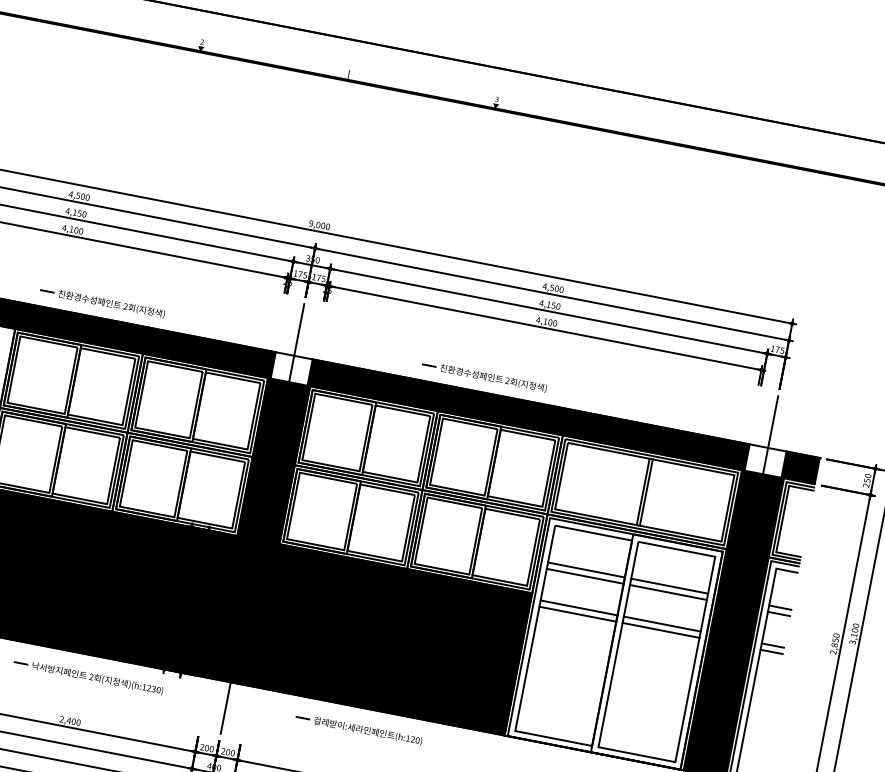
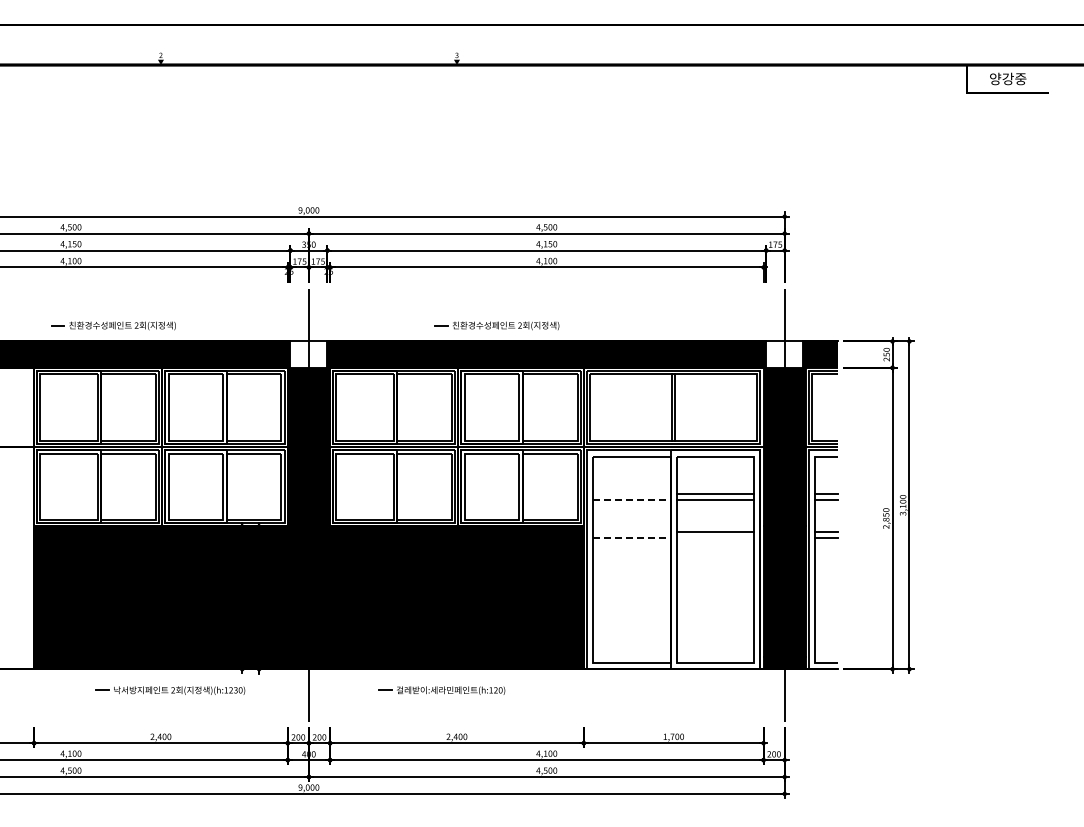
line: (586, 569) -> (631, 493), removed
line: (584, 576) -> (631, 500), solid -> dashed
line: (578, 607) -> (631, 531), removed
line: (577, 614) -> (631, 538), solid -> dashed
line: (661, 630) -> (715, 538), removed

